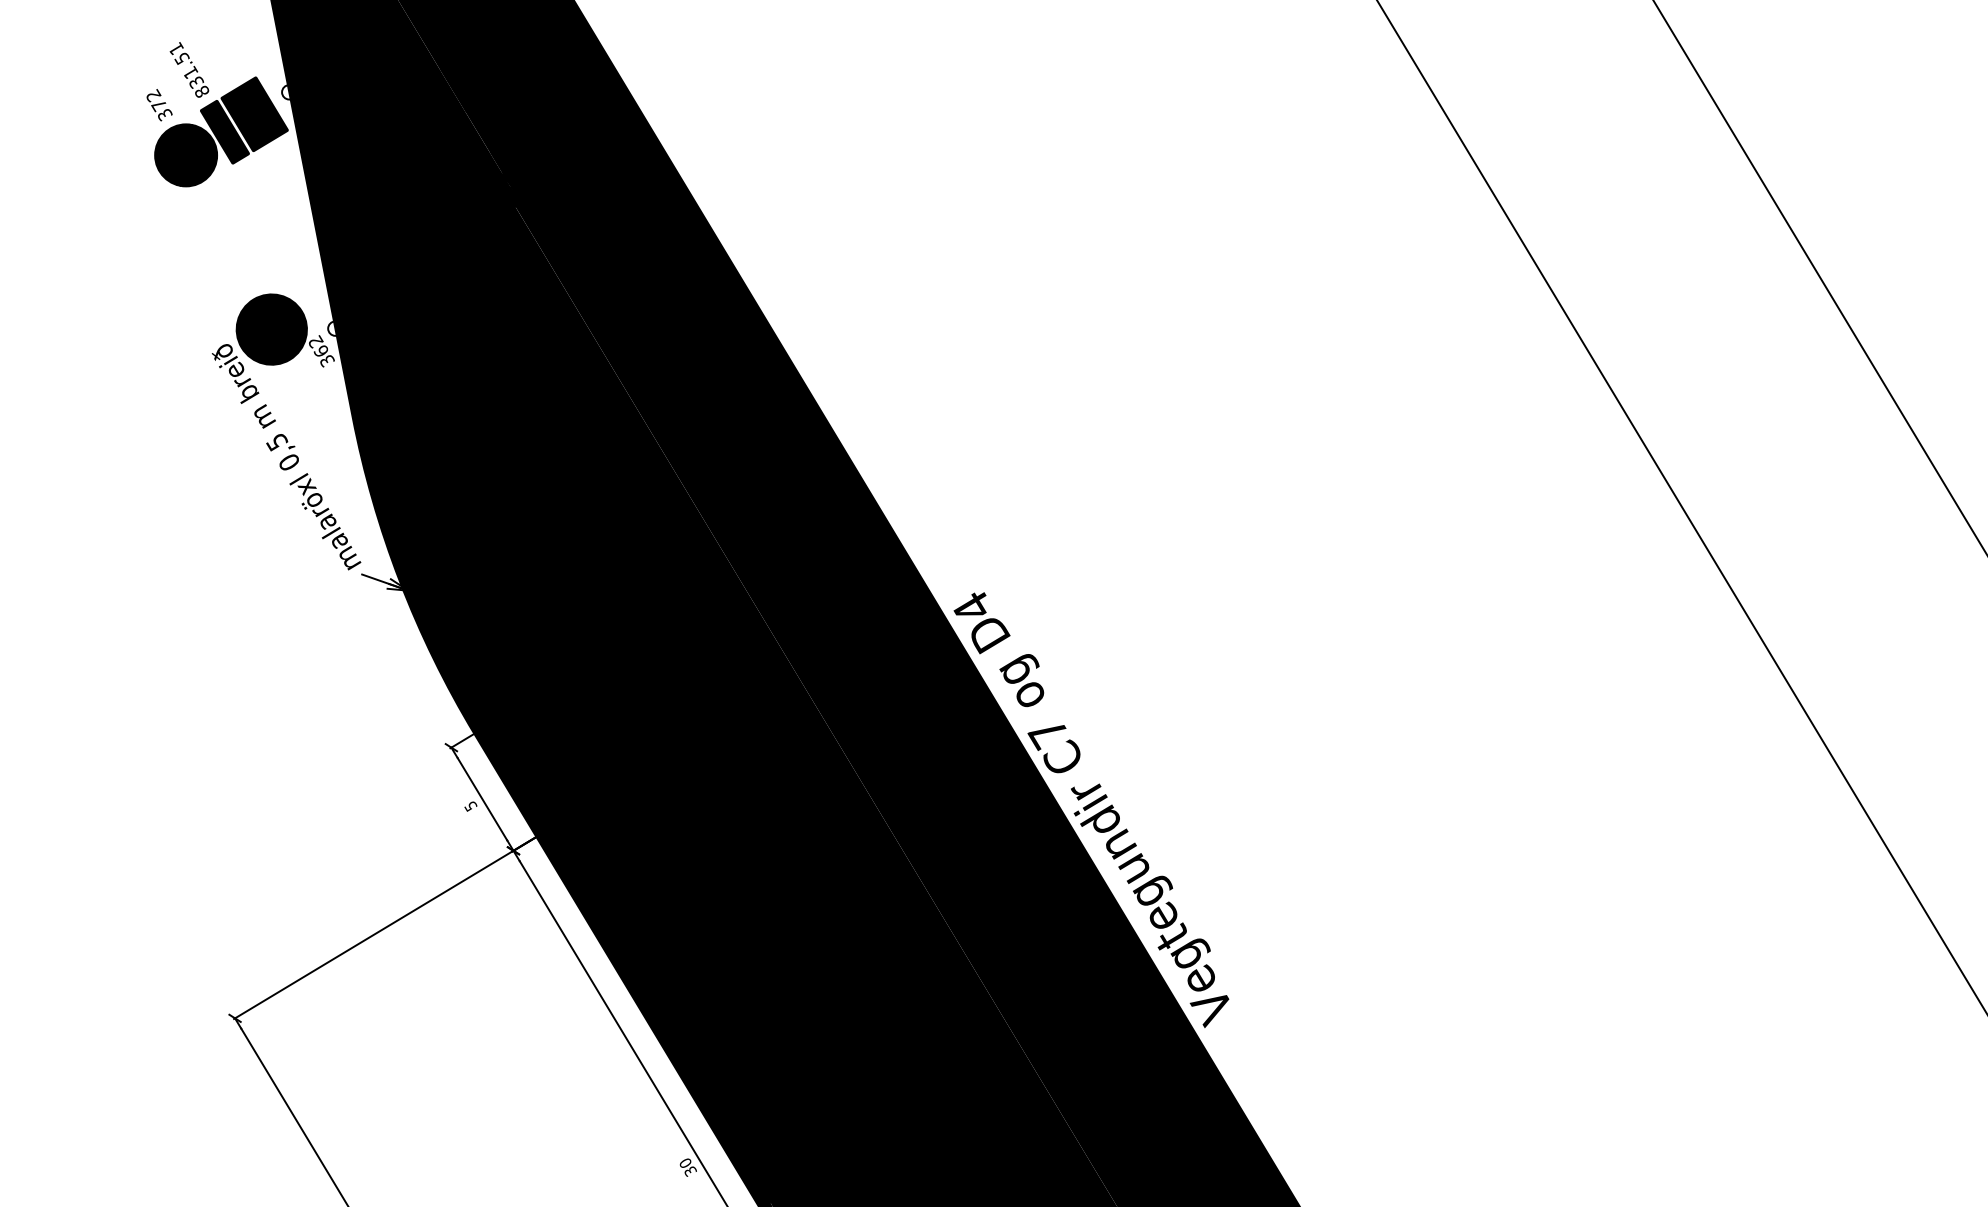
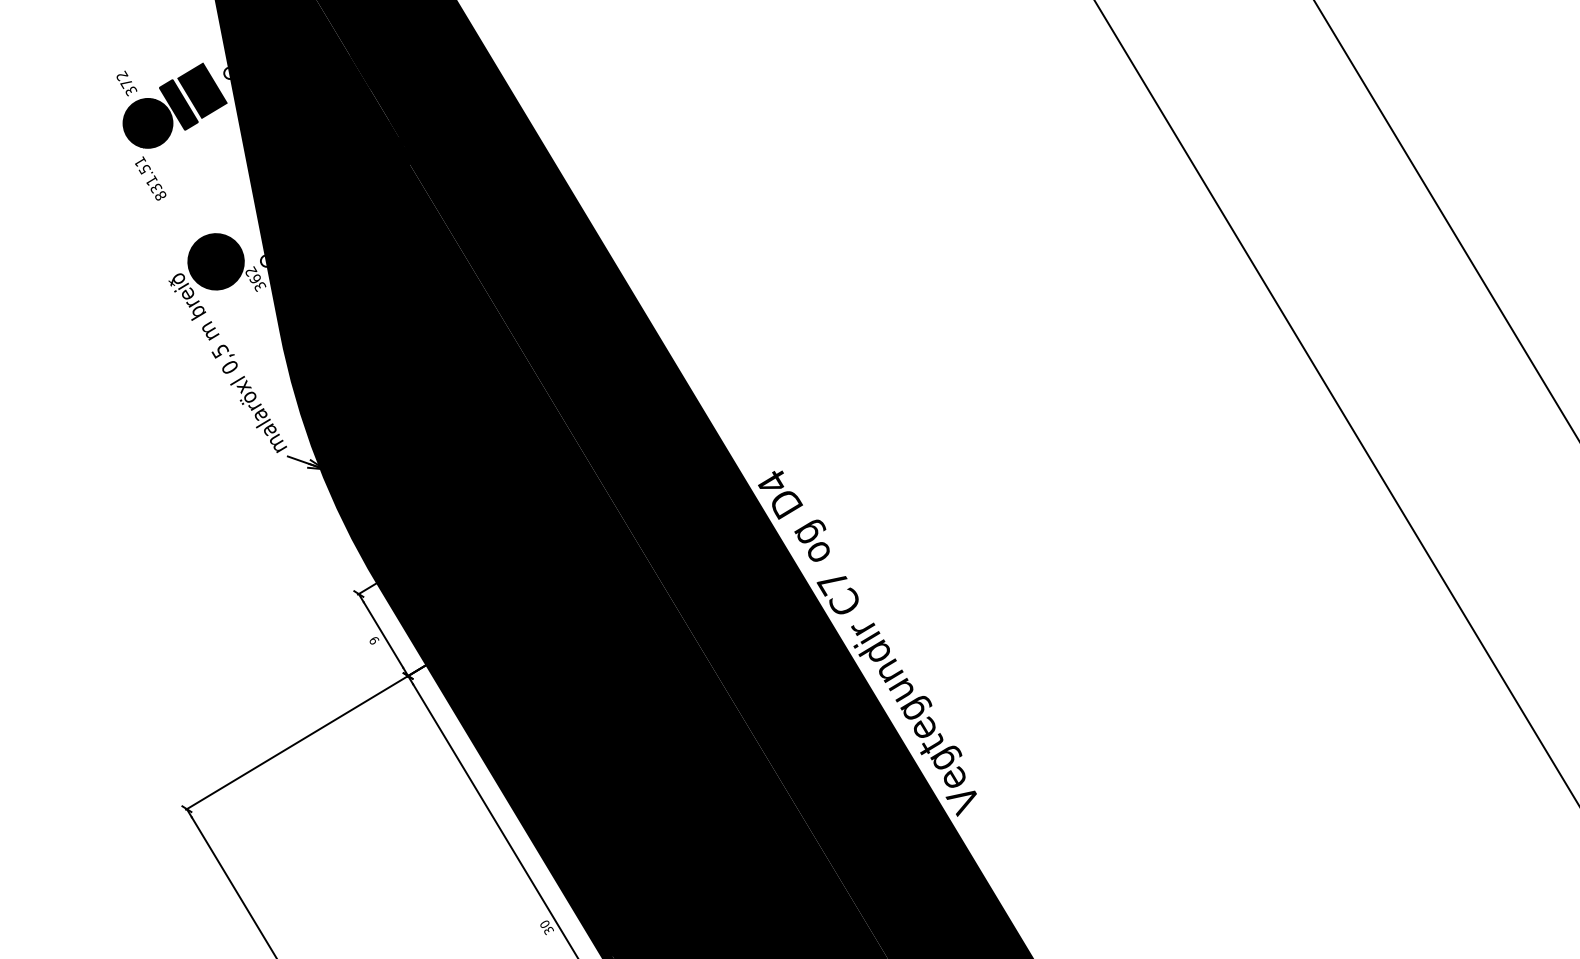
text: (189, 69) -> (150, 178), moved
fill: (254, 113) -> (202, 90), removed
text: (471, 806) -> (374, 640), 5 -> 9

